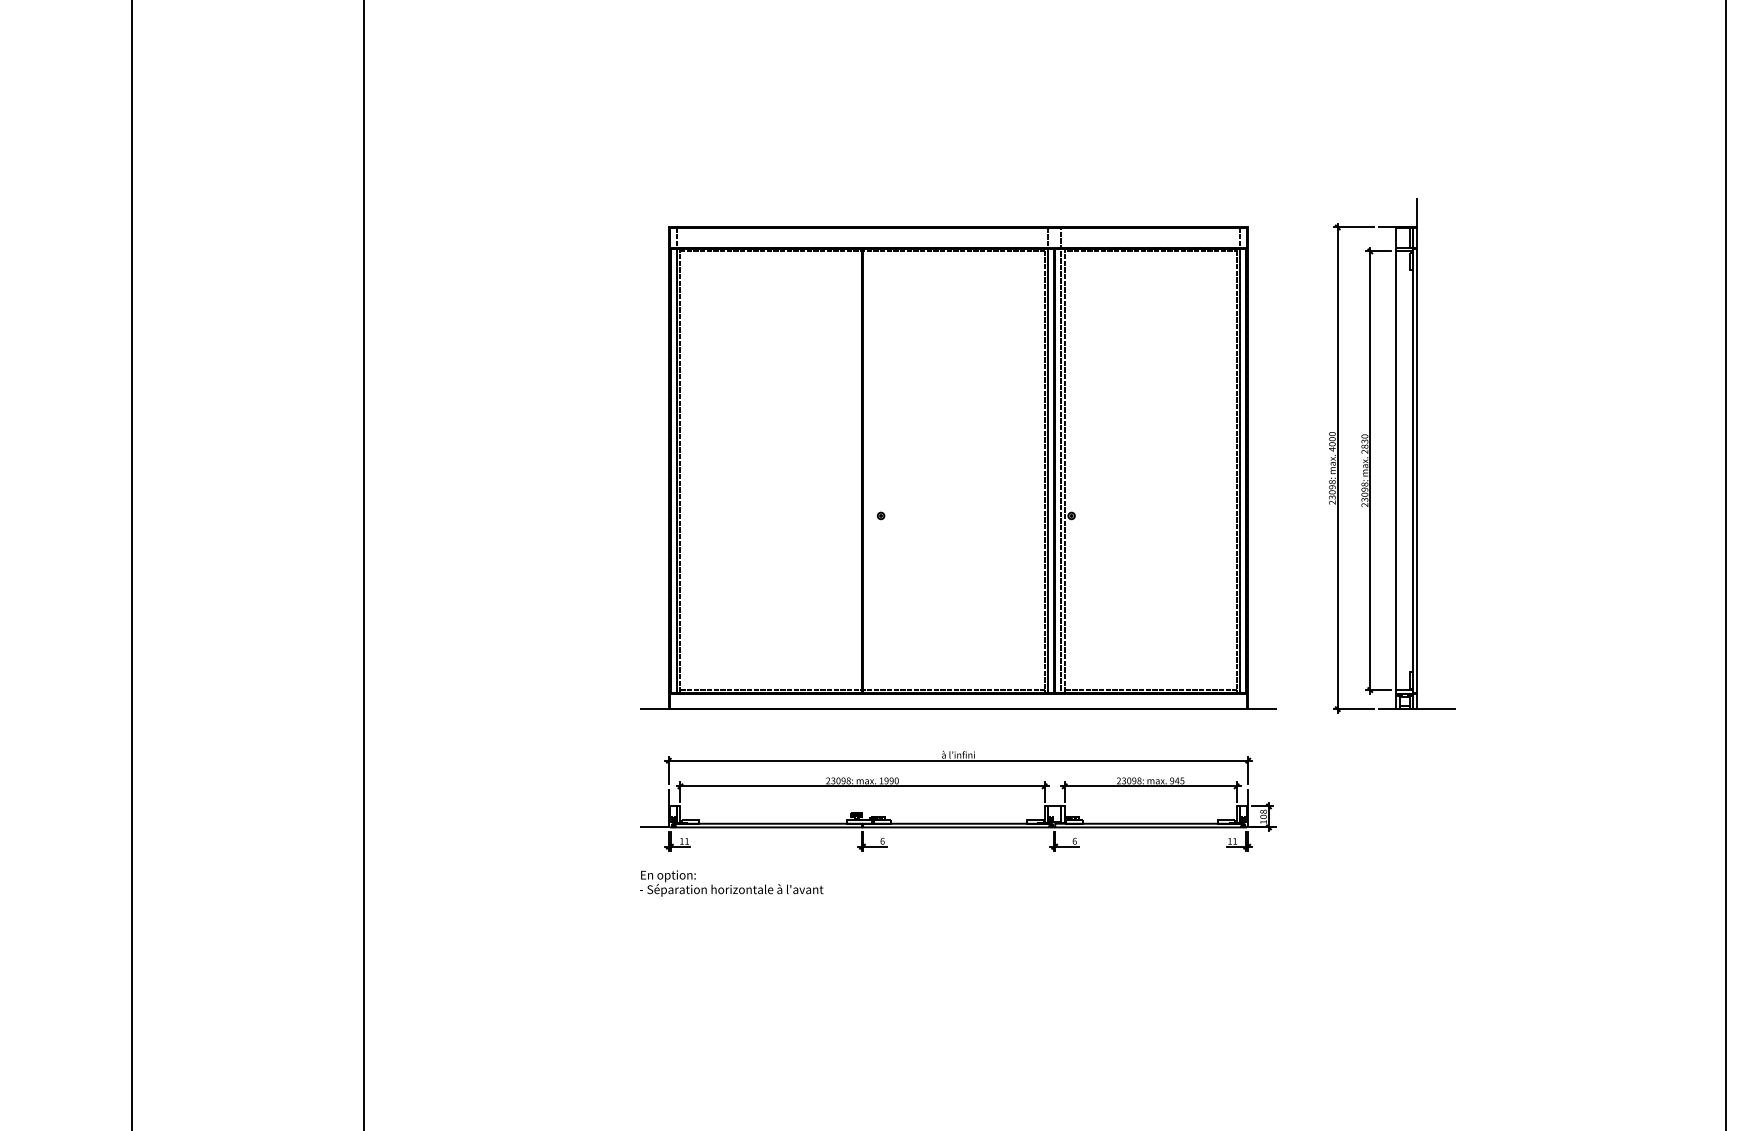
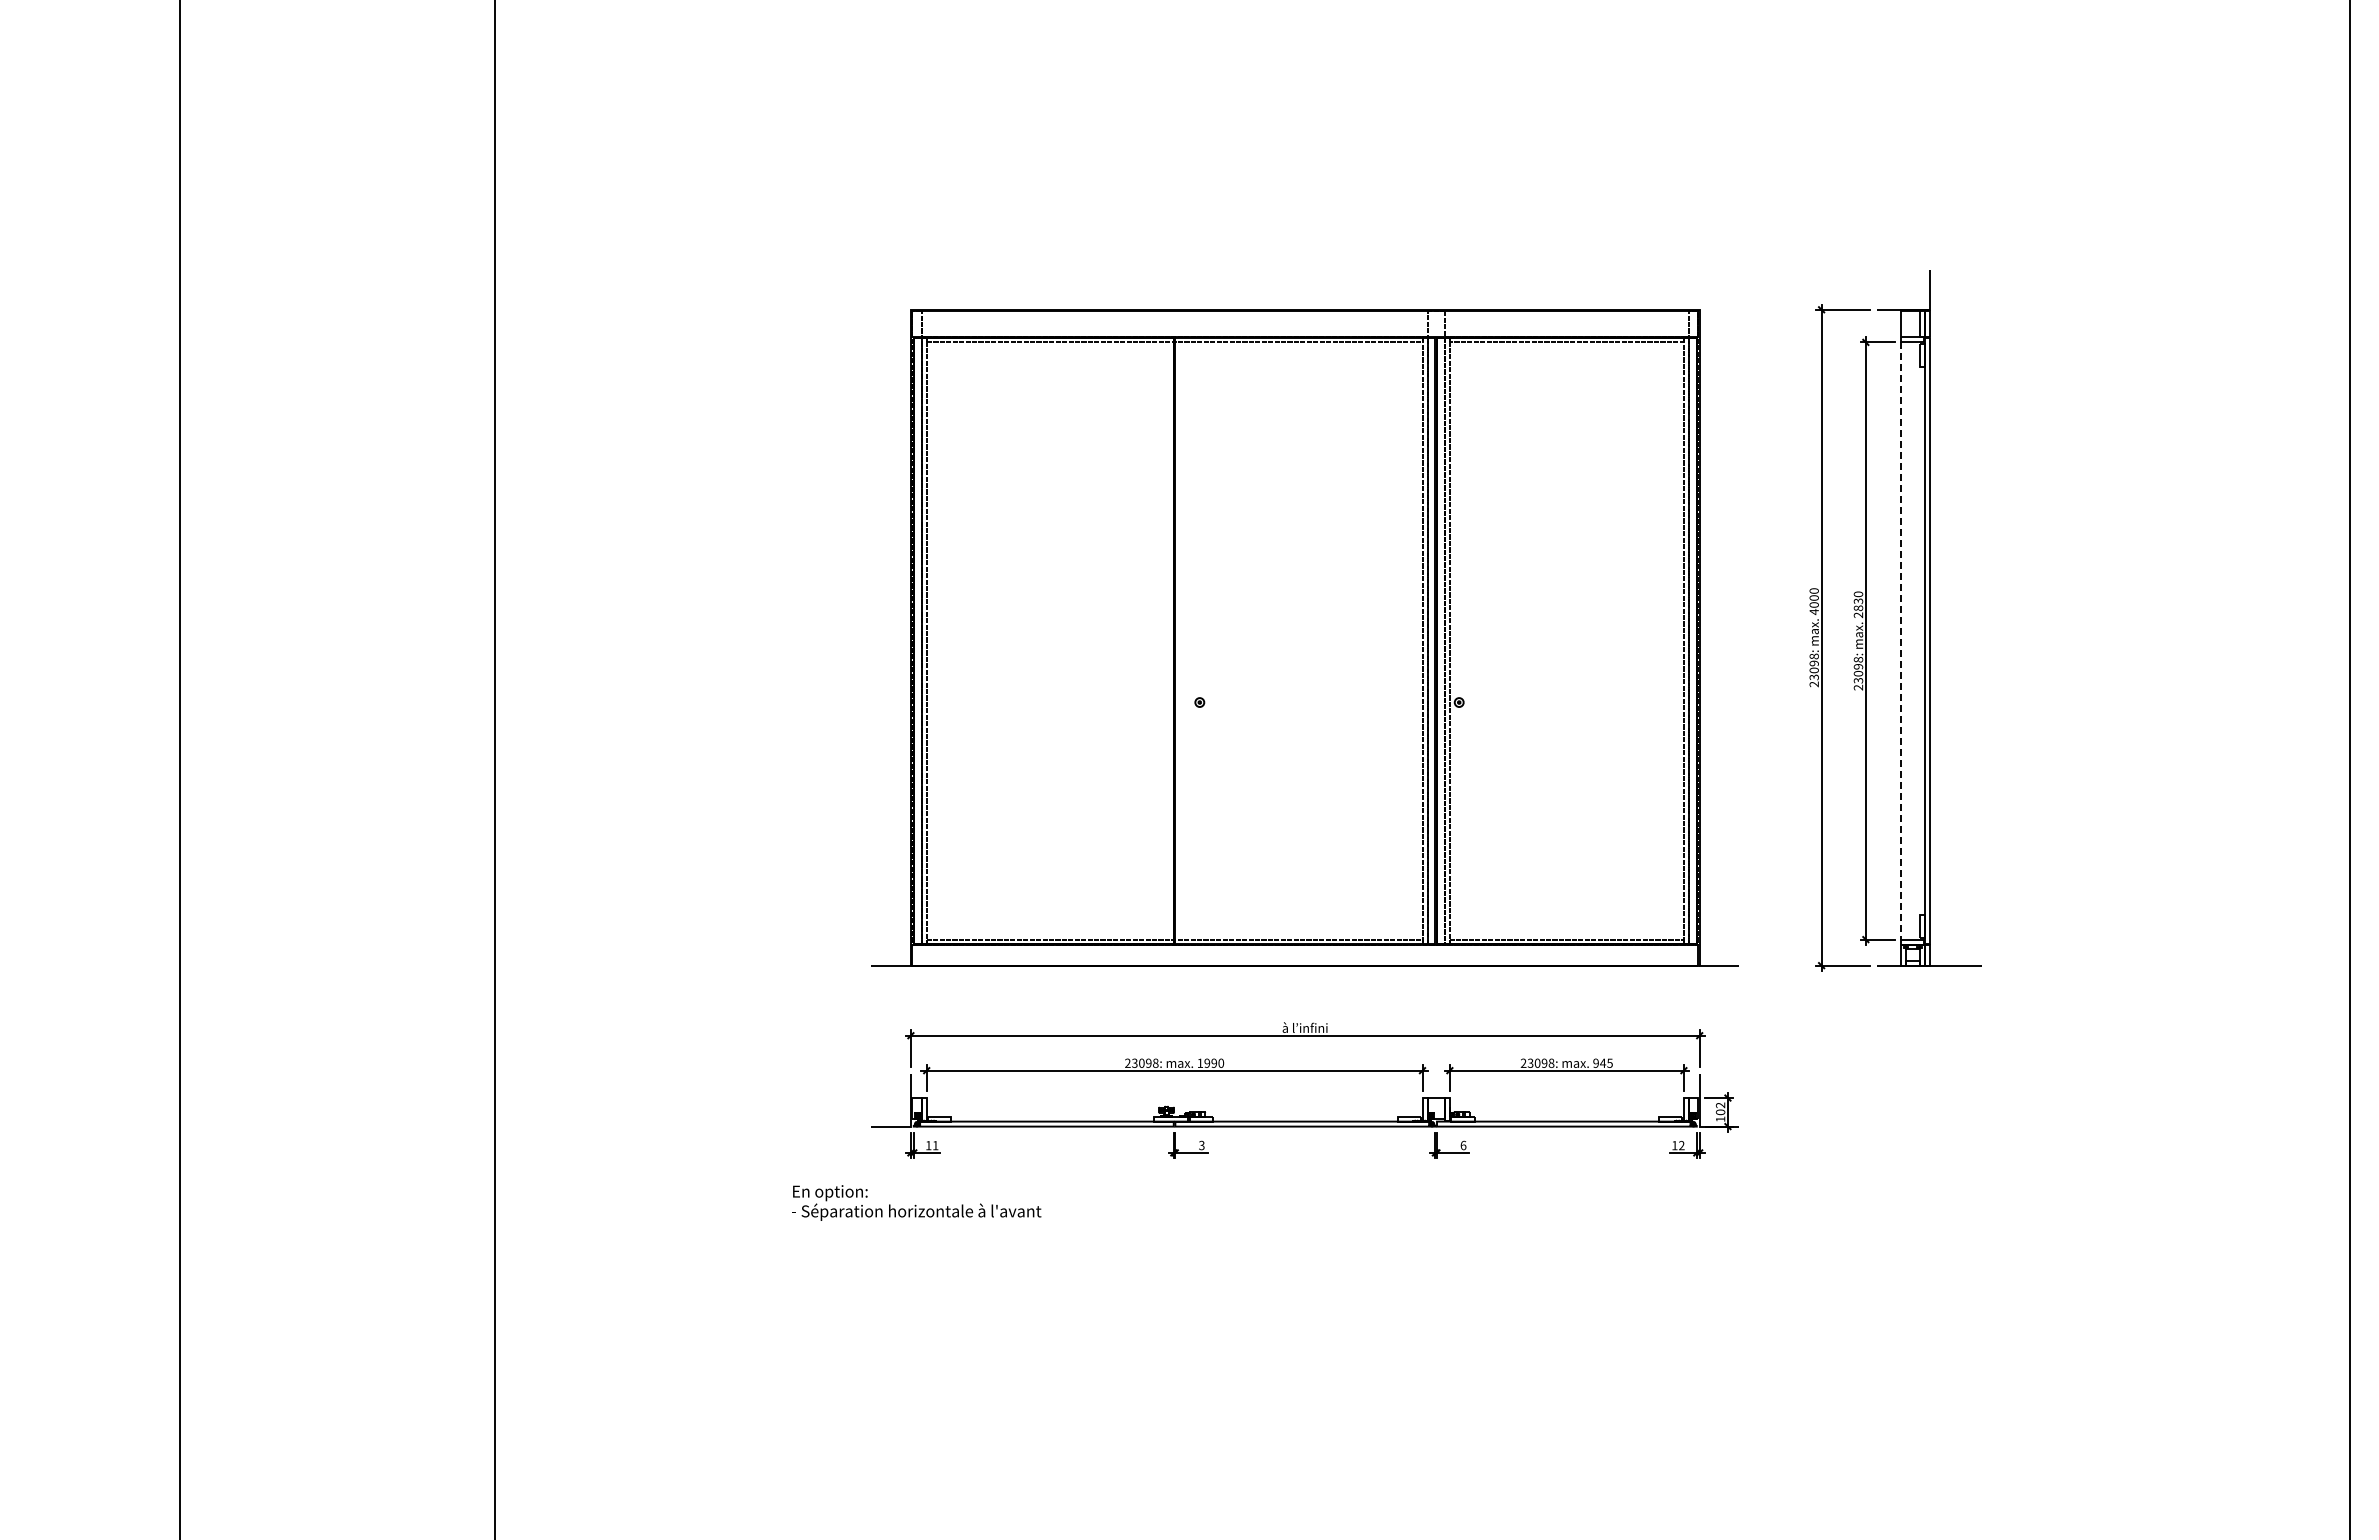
line: (1396, 471) -> (1901, 641), solid -> dashed
text: (1263, 811) -> (1720, 1105), 108 -> 102
text: (882, 841) -> (1201, 1145), 6 -> 3
text: (1234, 841) -> (1681, 1145), 11 -> 12
text: (731, 883) -> (916, 1202), moved

